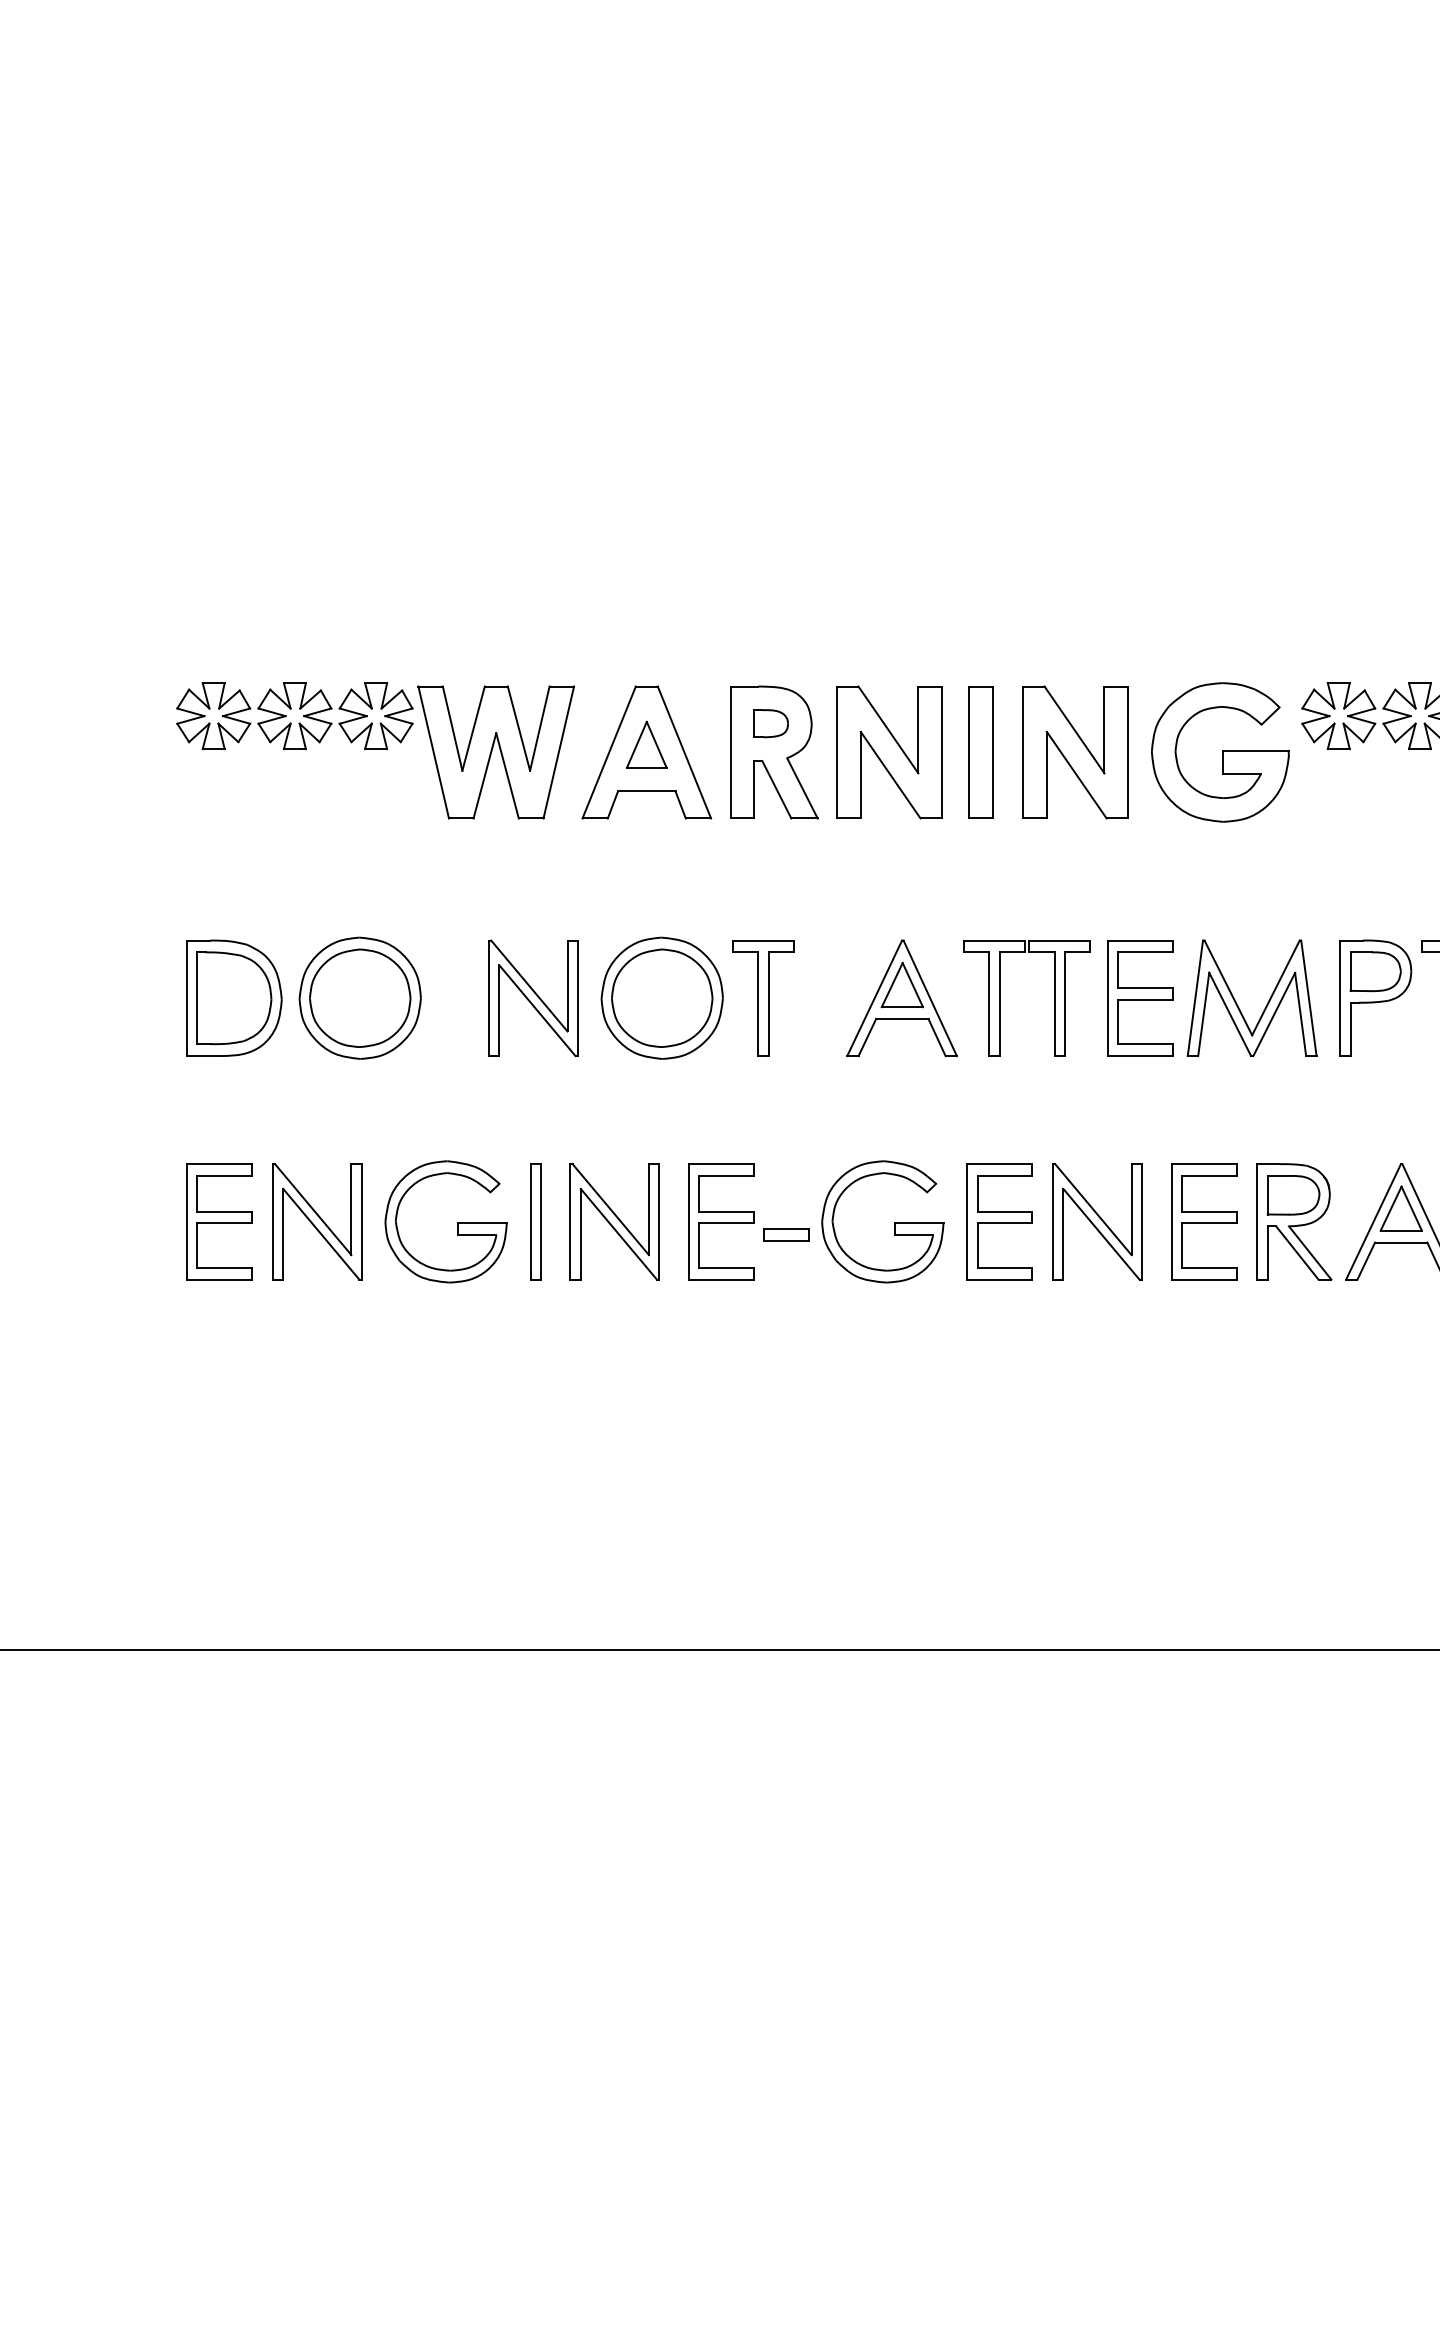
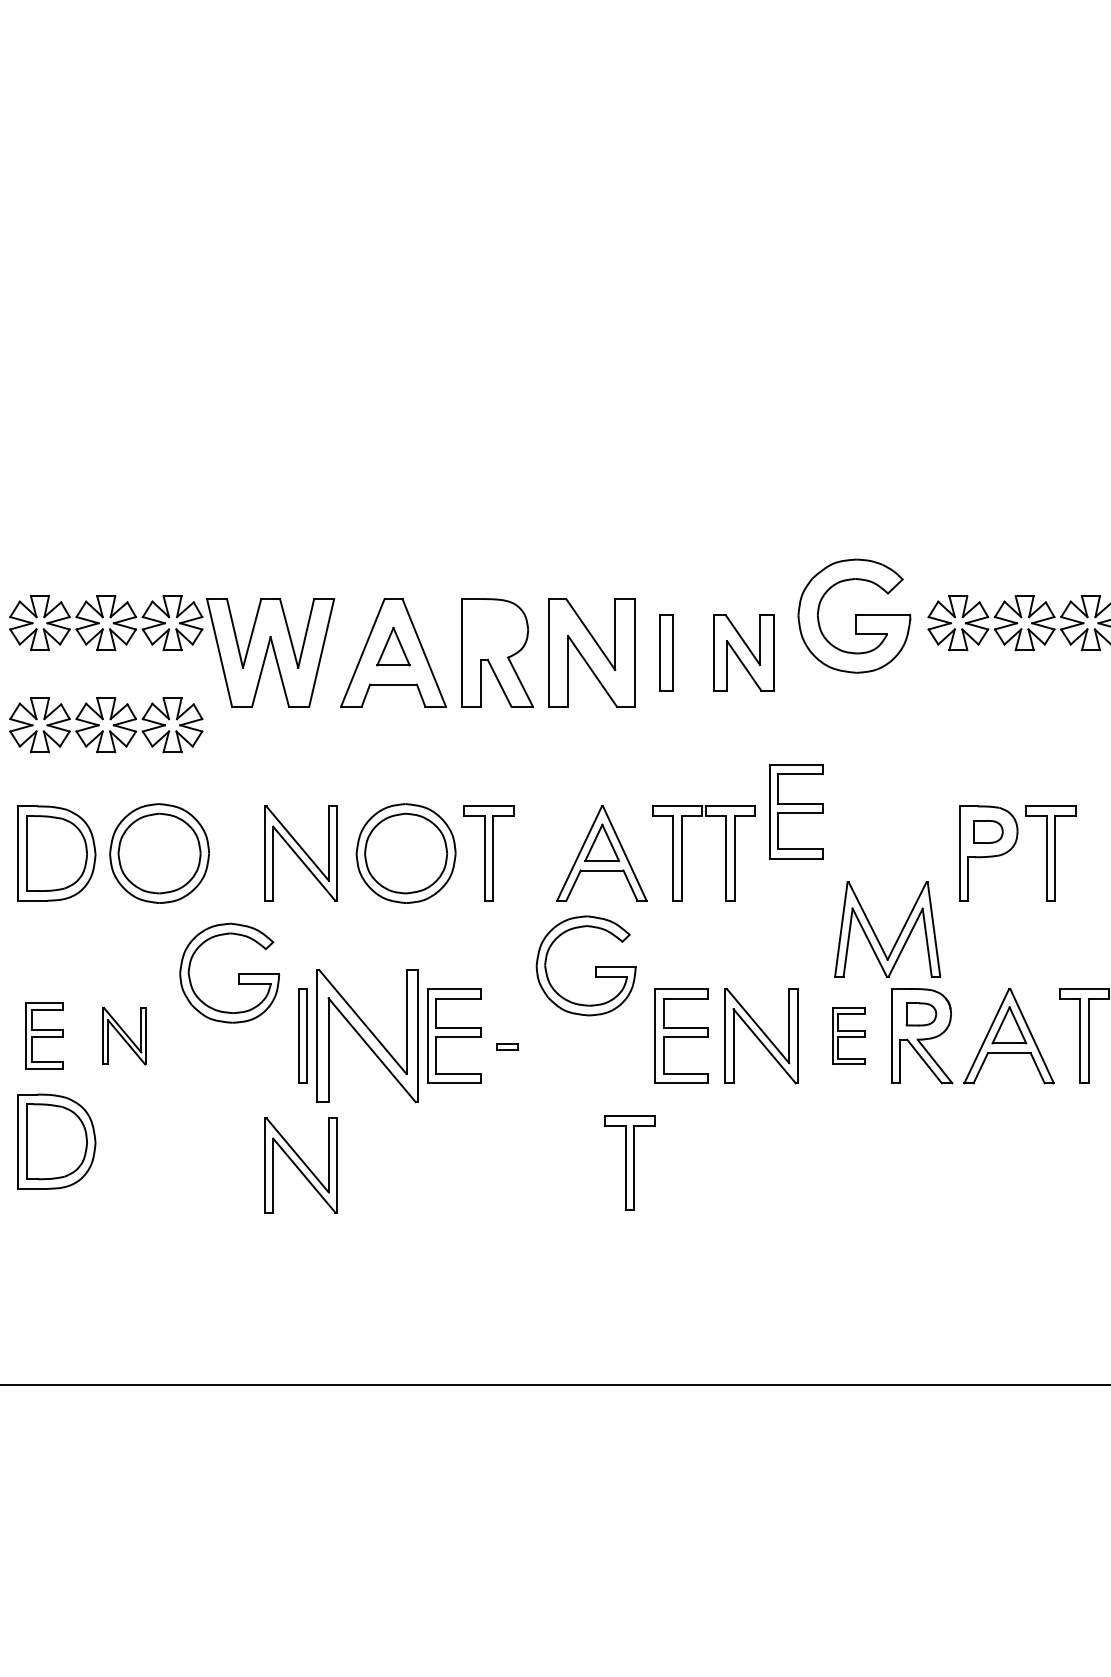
part: (770, 723) -> (494, 629), removed
part: (980, 752) -> (665, 652), size x0.7
part: (1075, 752) -> (743, 652), size x0.7
part: (1220, 752) -> (854, 616), moved
part: (294, 841) -> (105, 725), added
part: (1375, 971) -> (988, 831), size x0.7
part: (1140, 998) -> (796, 812), moved
part: (1238, 1005) -> (876, 935), moved
part: (1293, 1195) -> (921, 1014), size x0.7
part: (219, 1221) -> (44, 1035), size x0.7
part: (317, 1221) -> (124, 1035), size x0.6
part: (614, 1221) -> (367, 1035), size x1.4
part: (1204, 1221) -> (848, 1035), size x0.6
part: (457, 1222) -> (238, 973), moved
part: (894, 1222) -> (595, 966), moved
part: (786, 1234) -> (507, 1046), size x0.6
part: (234, 1350) -> (56, 1141), added
part: (936, 1377) -> (630, 1163), added
part: (533, 1380) -> (301, 1165), added

